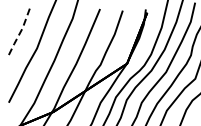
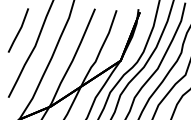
line: (20, 32) -> (19, 31), dashed -> solid

